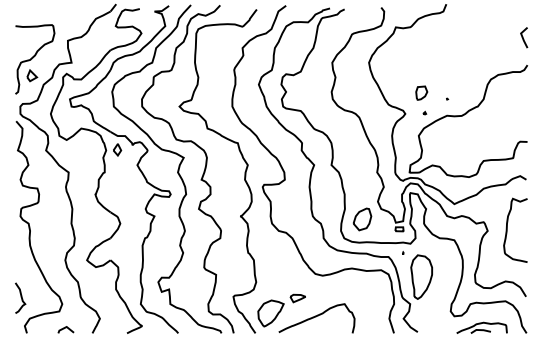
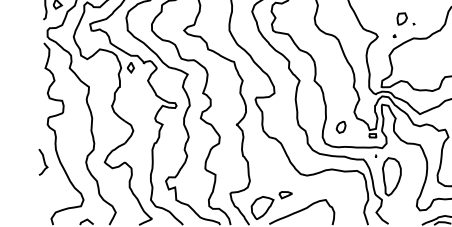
part: (421, 92) -> (402, 18), moved
part: (362, 219) -> (341, 127), size x0.6
curve: (20, 297) -> (43, 161), moved

